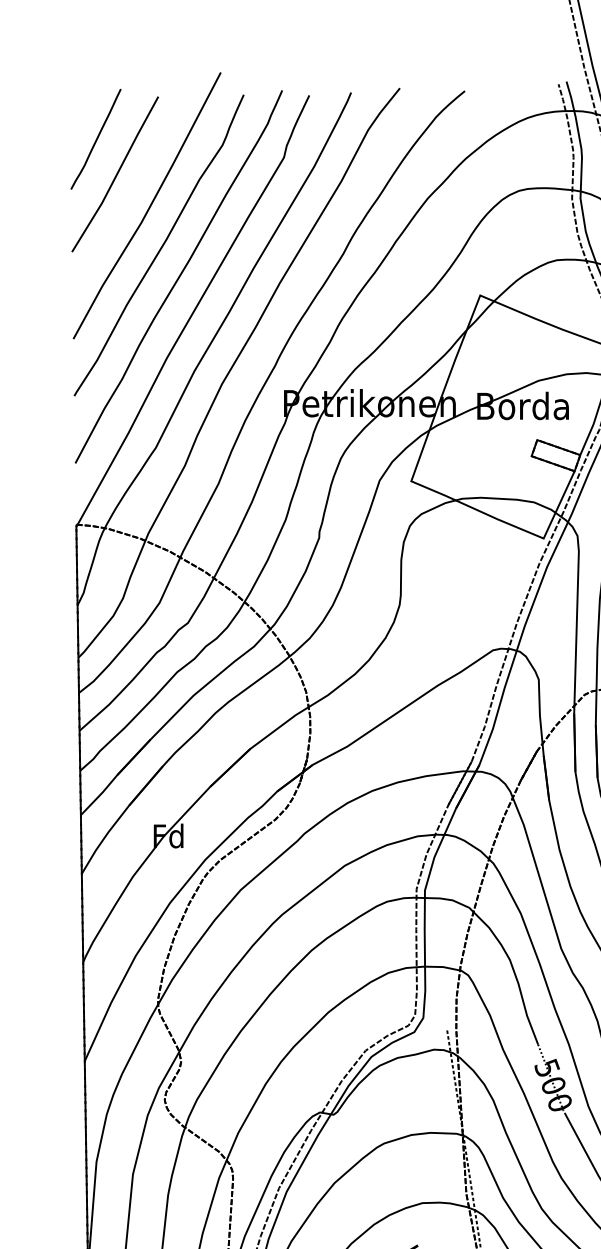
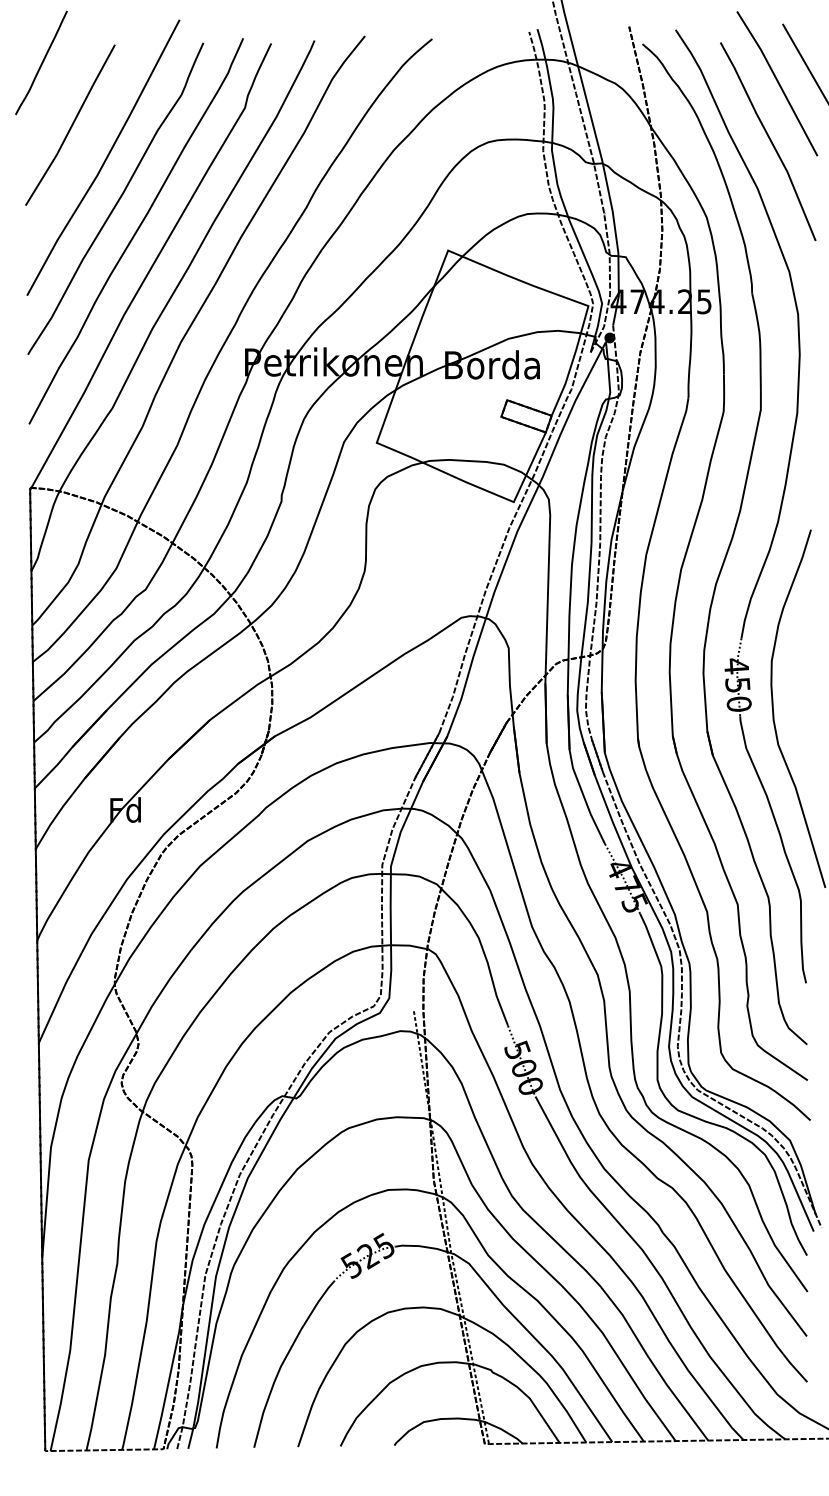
curve: (96, 138) -> (41, 62), moved

